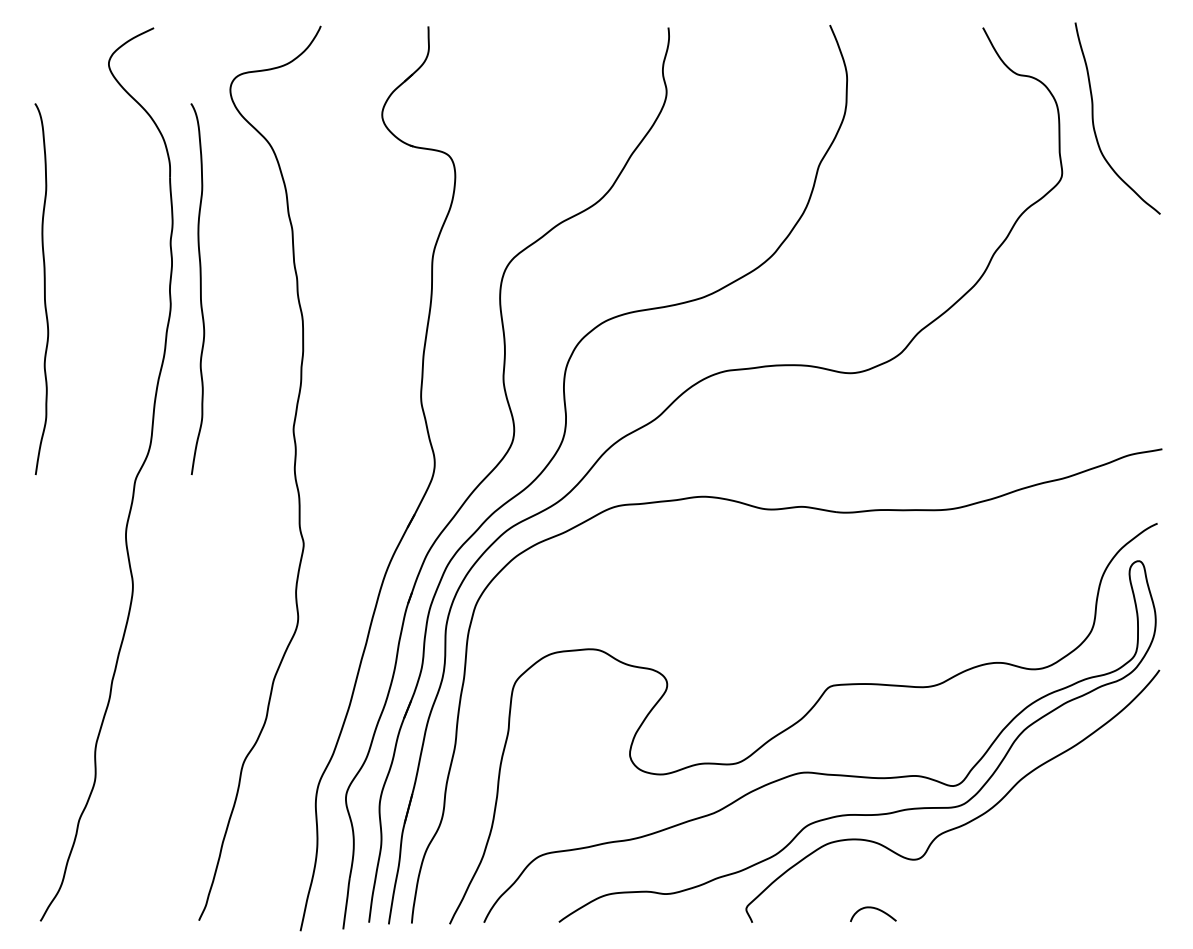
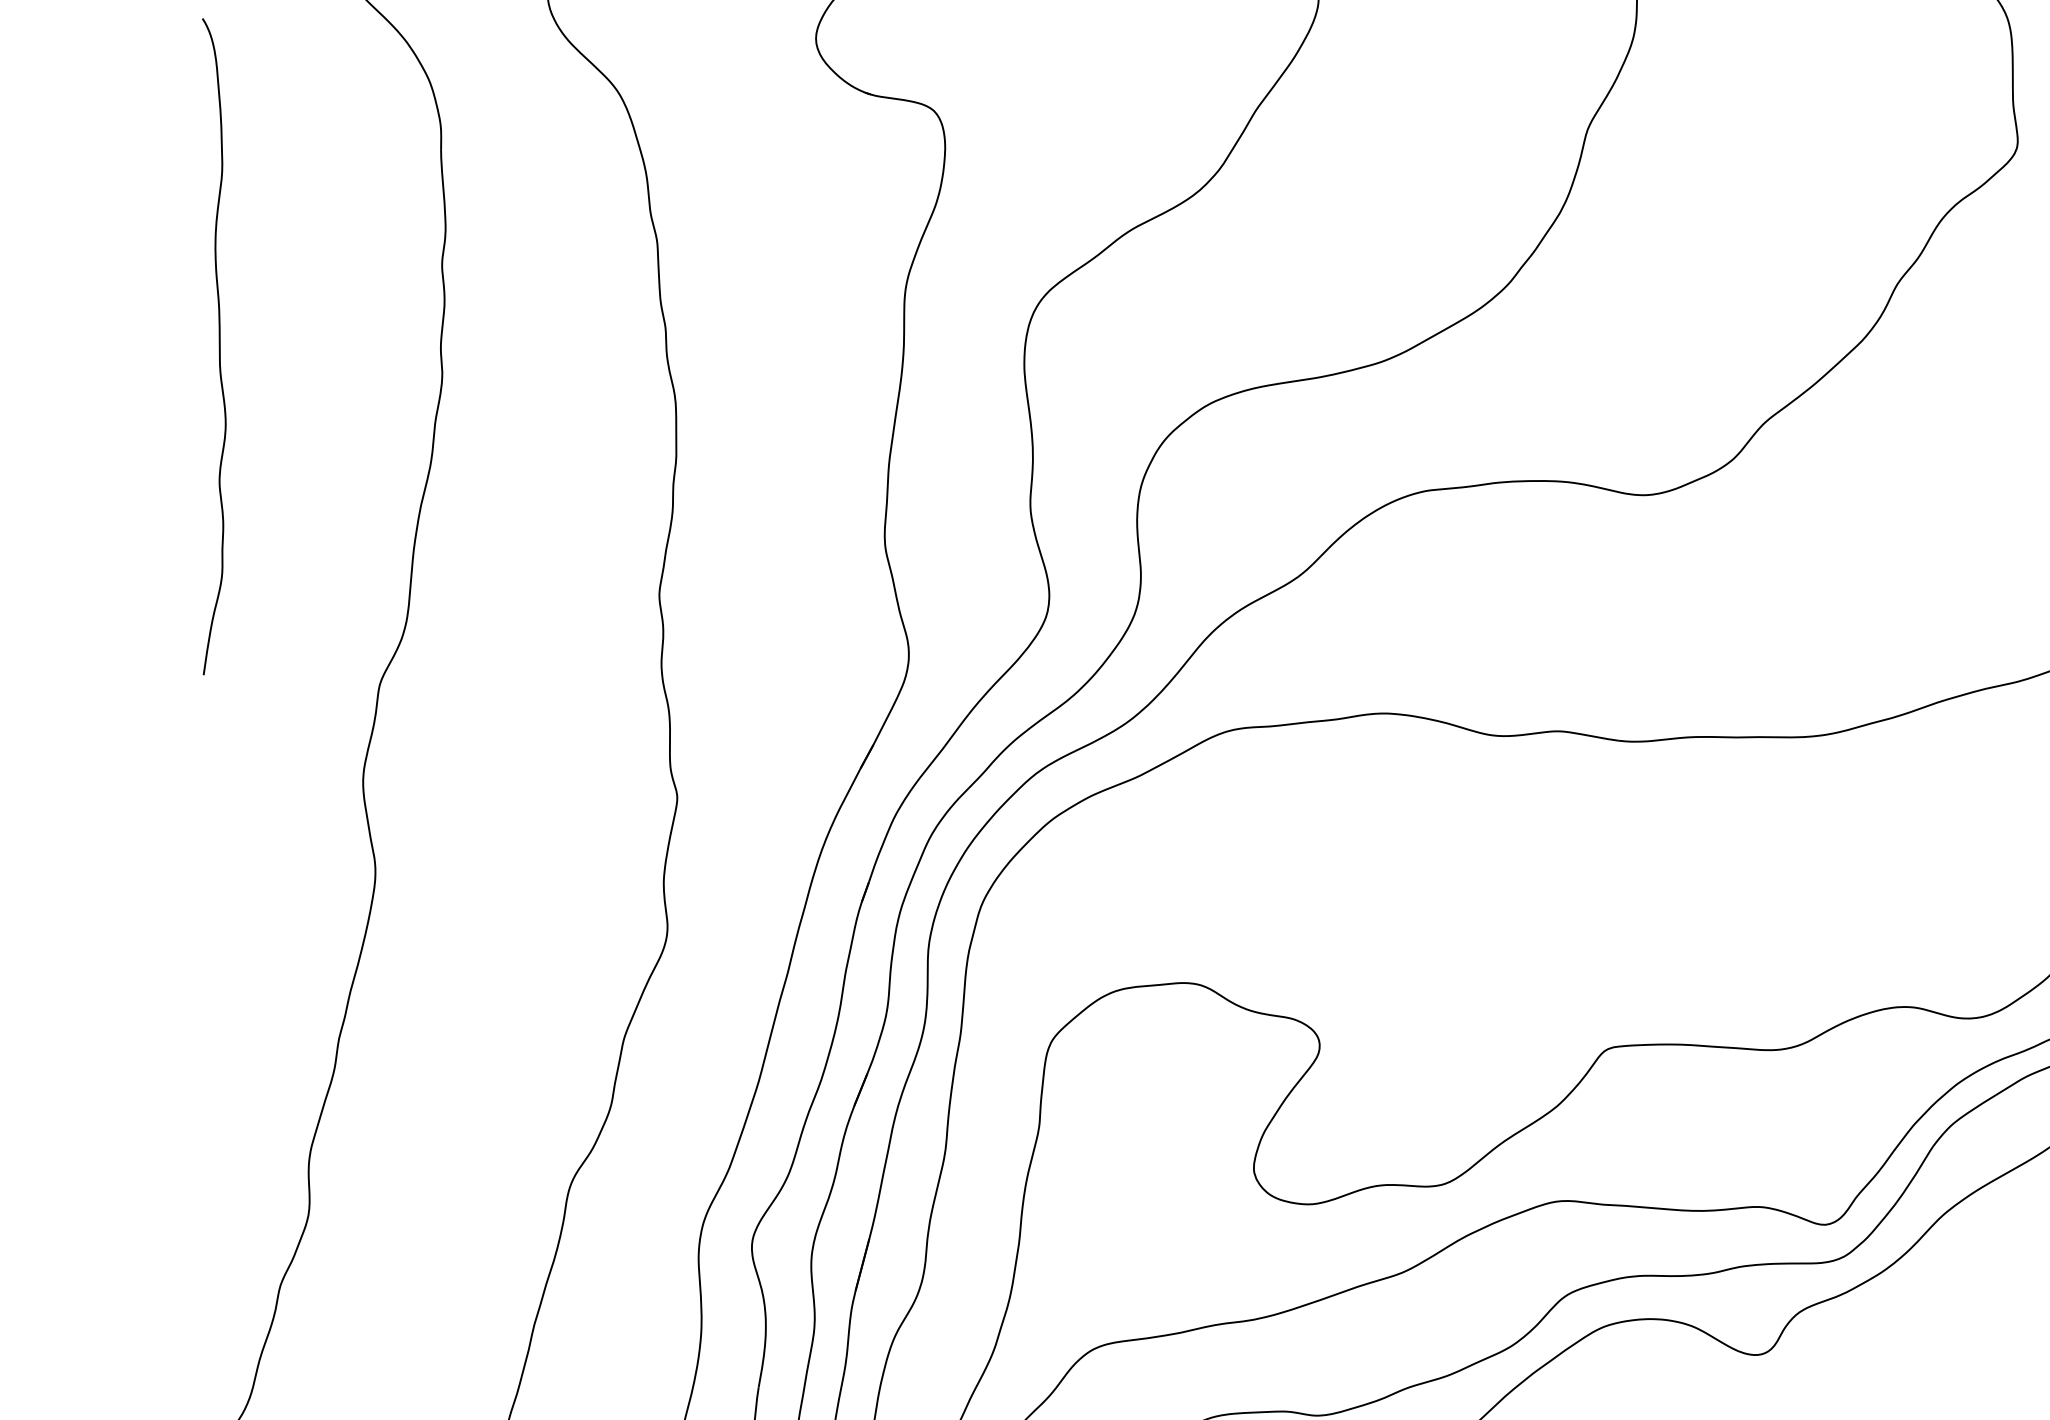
curve: (200, 289) -> (494, 347), removed

